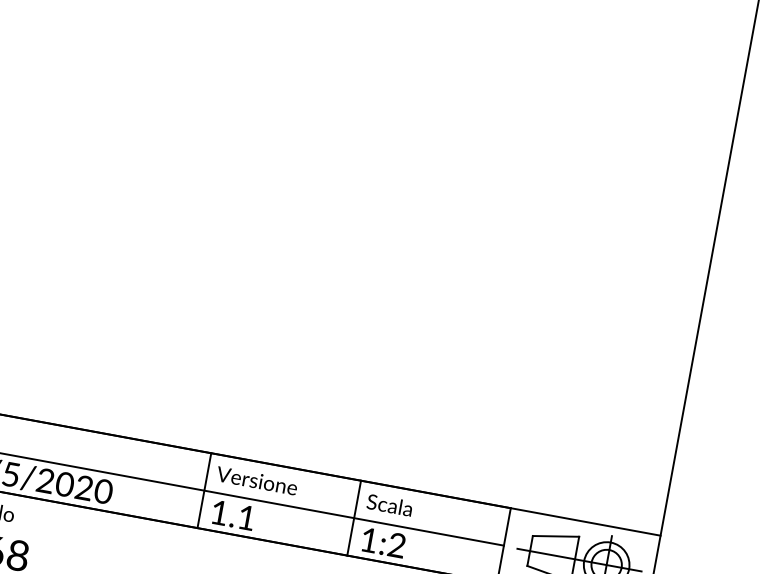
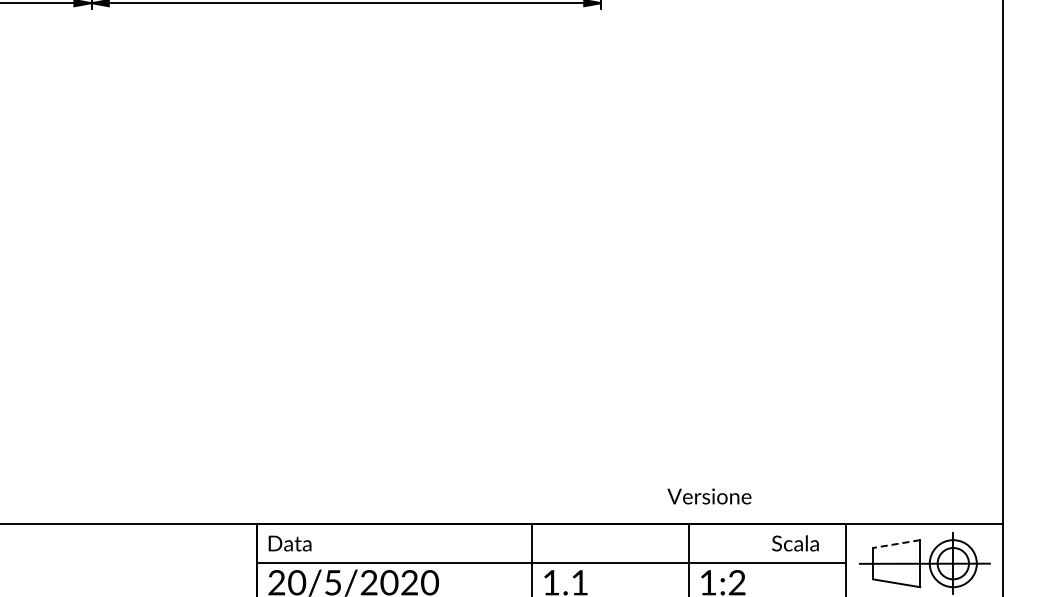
text: (257, 480) -> (709, 496), moved
text: (389, 505) -> (795, 543), moved
line: (555, 536) -> (896, 544), solid -> dashed

